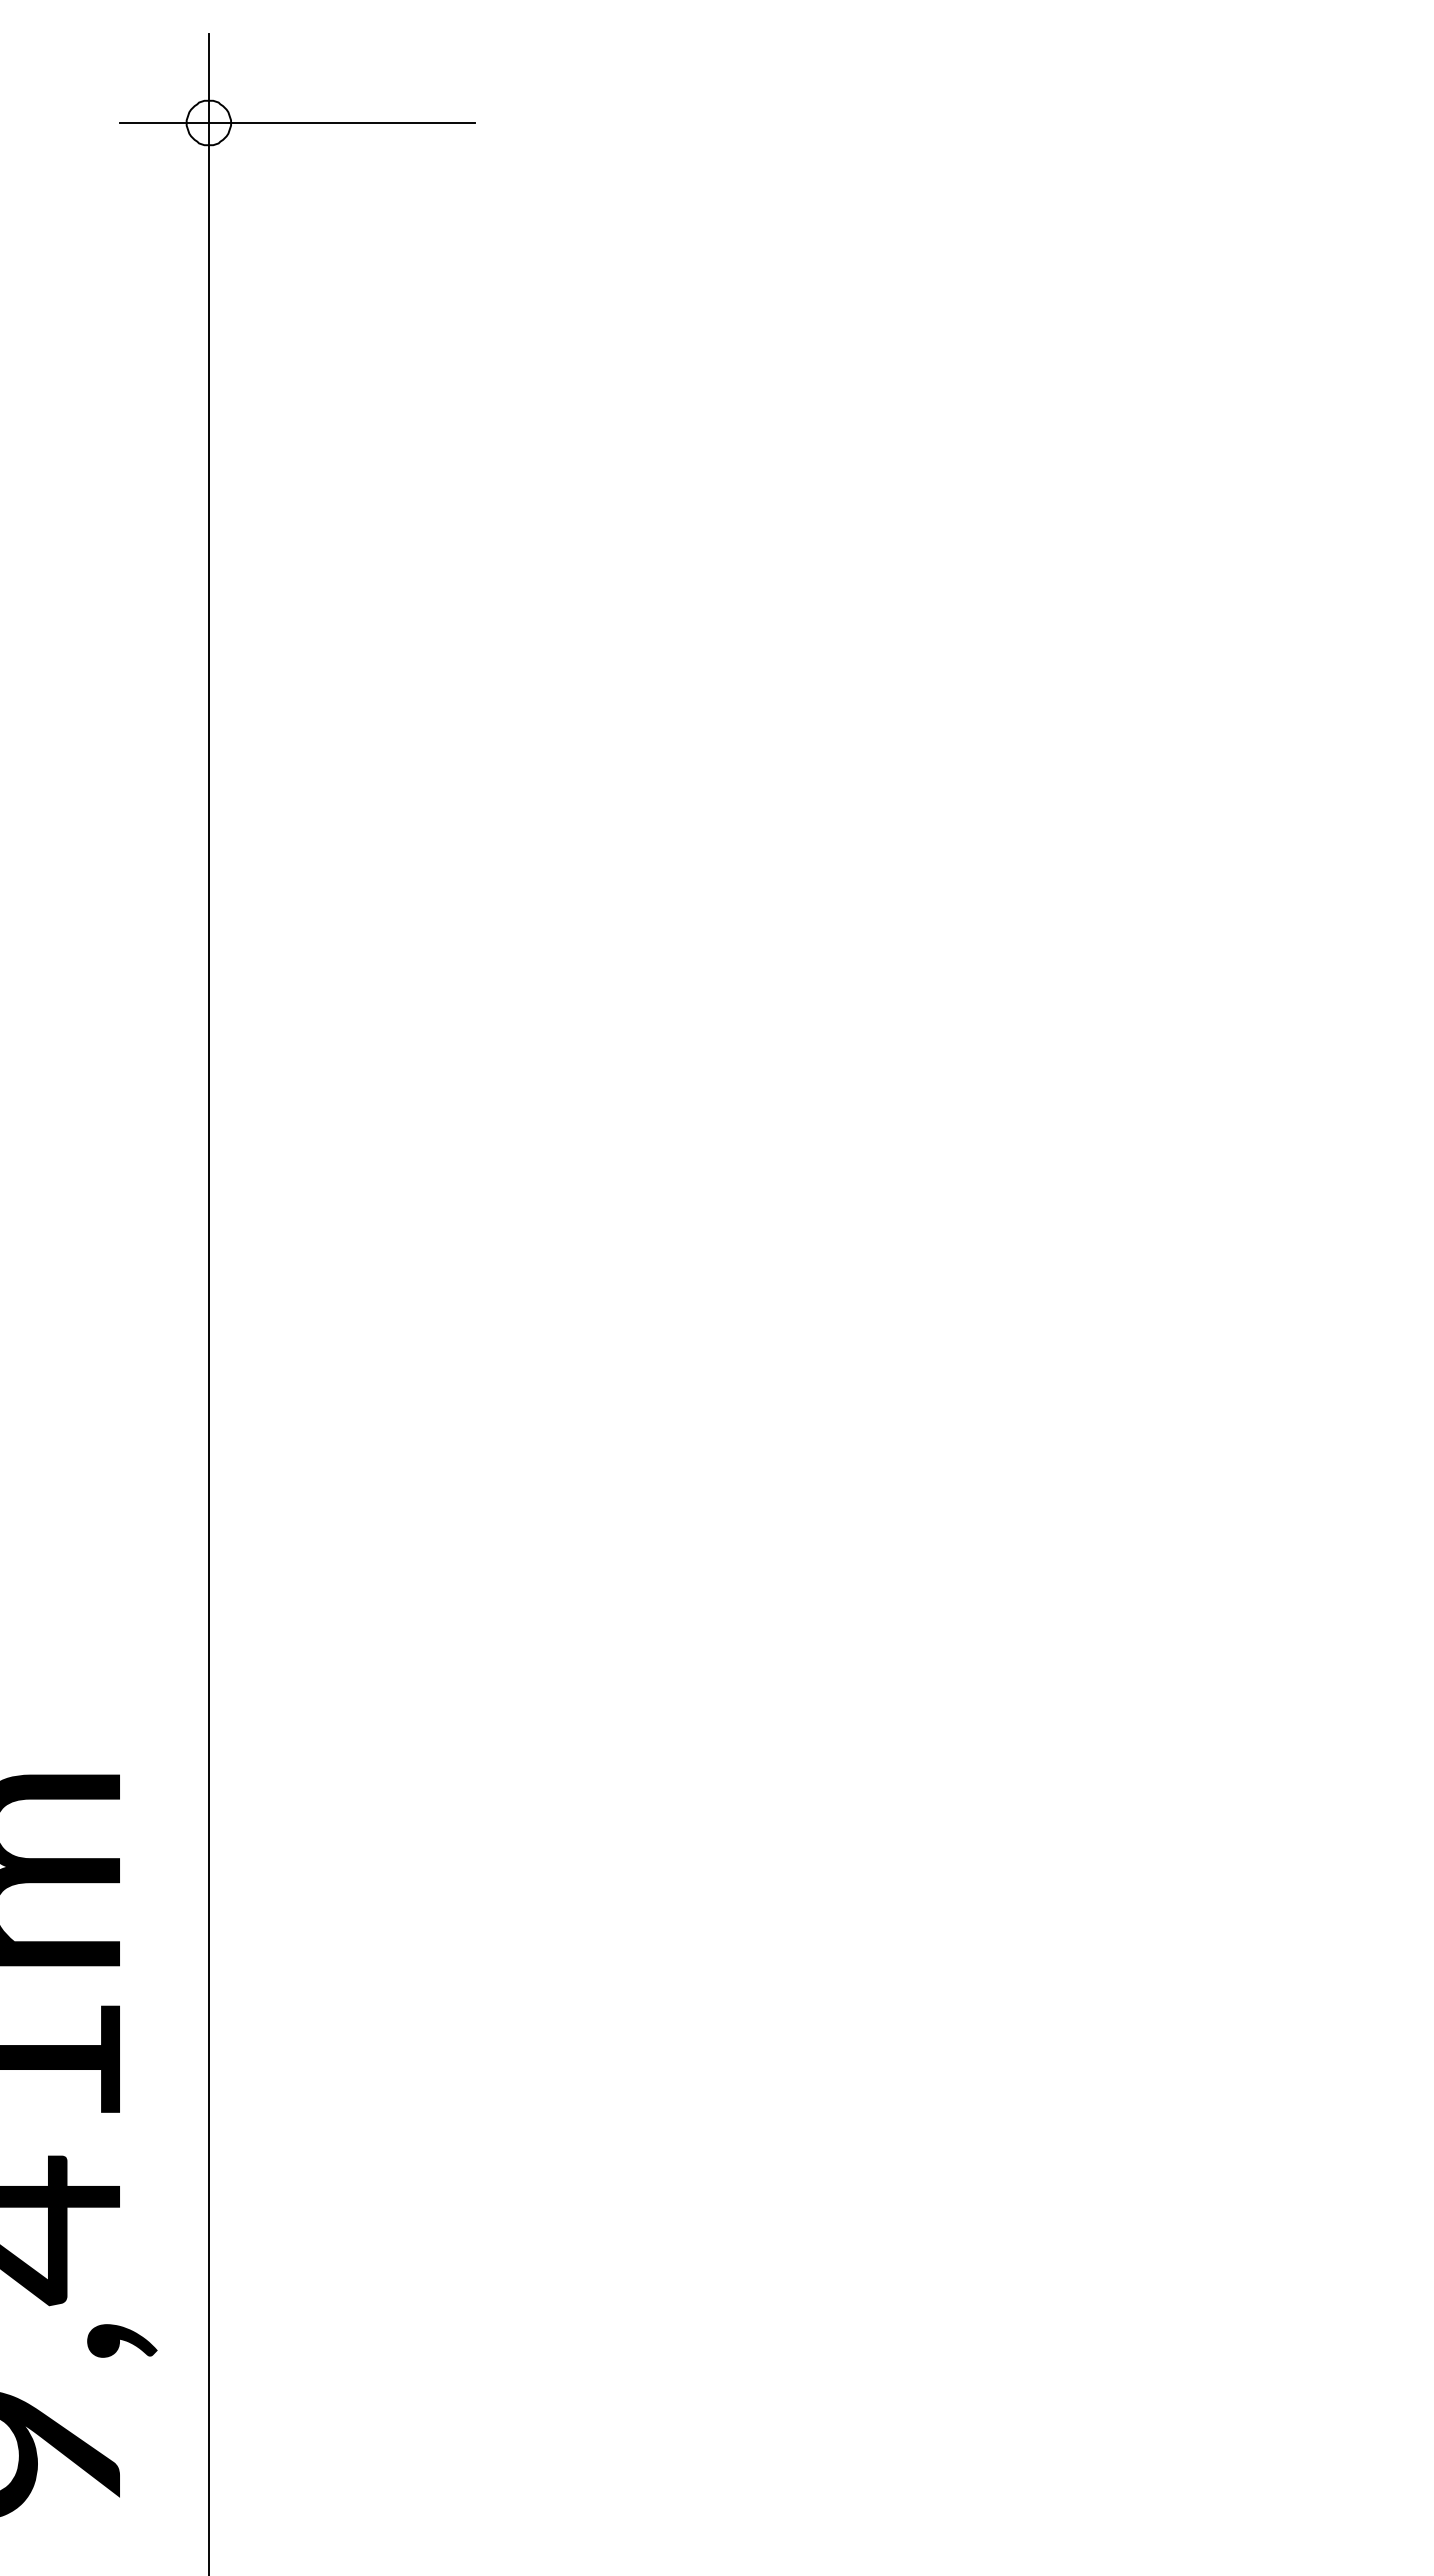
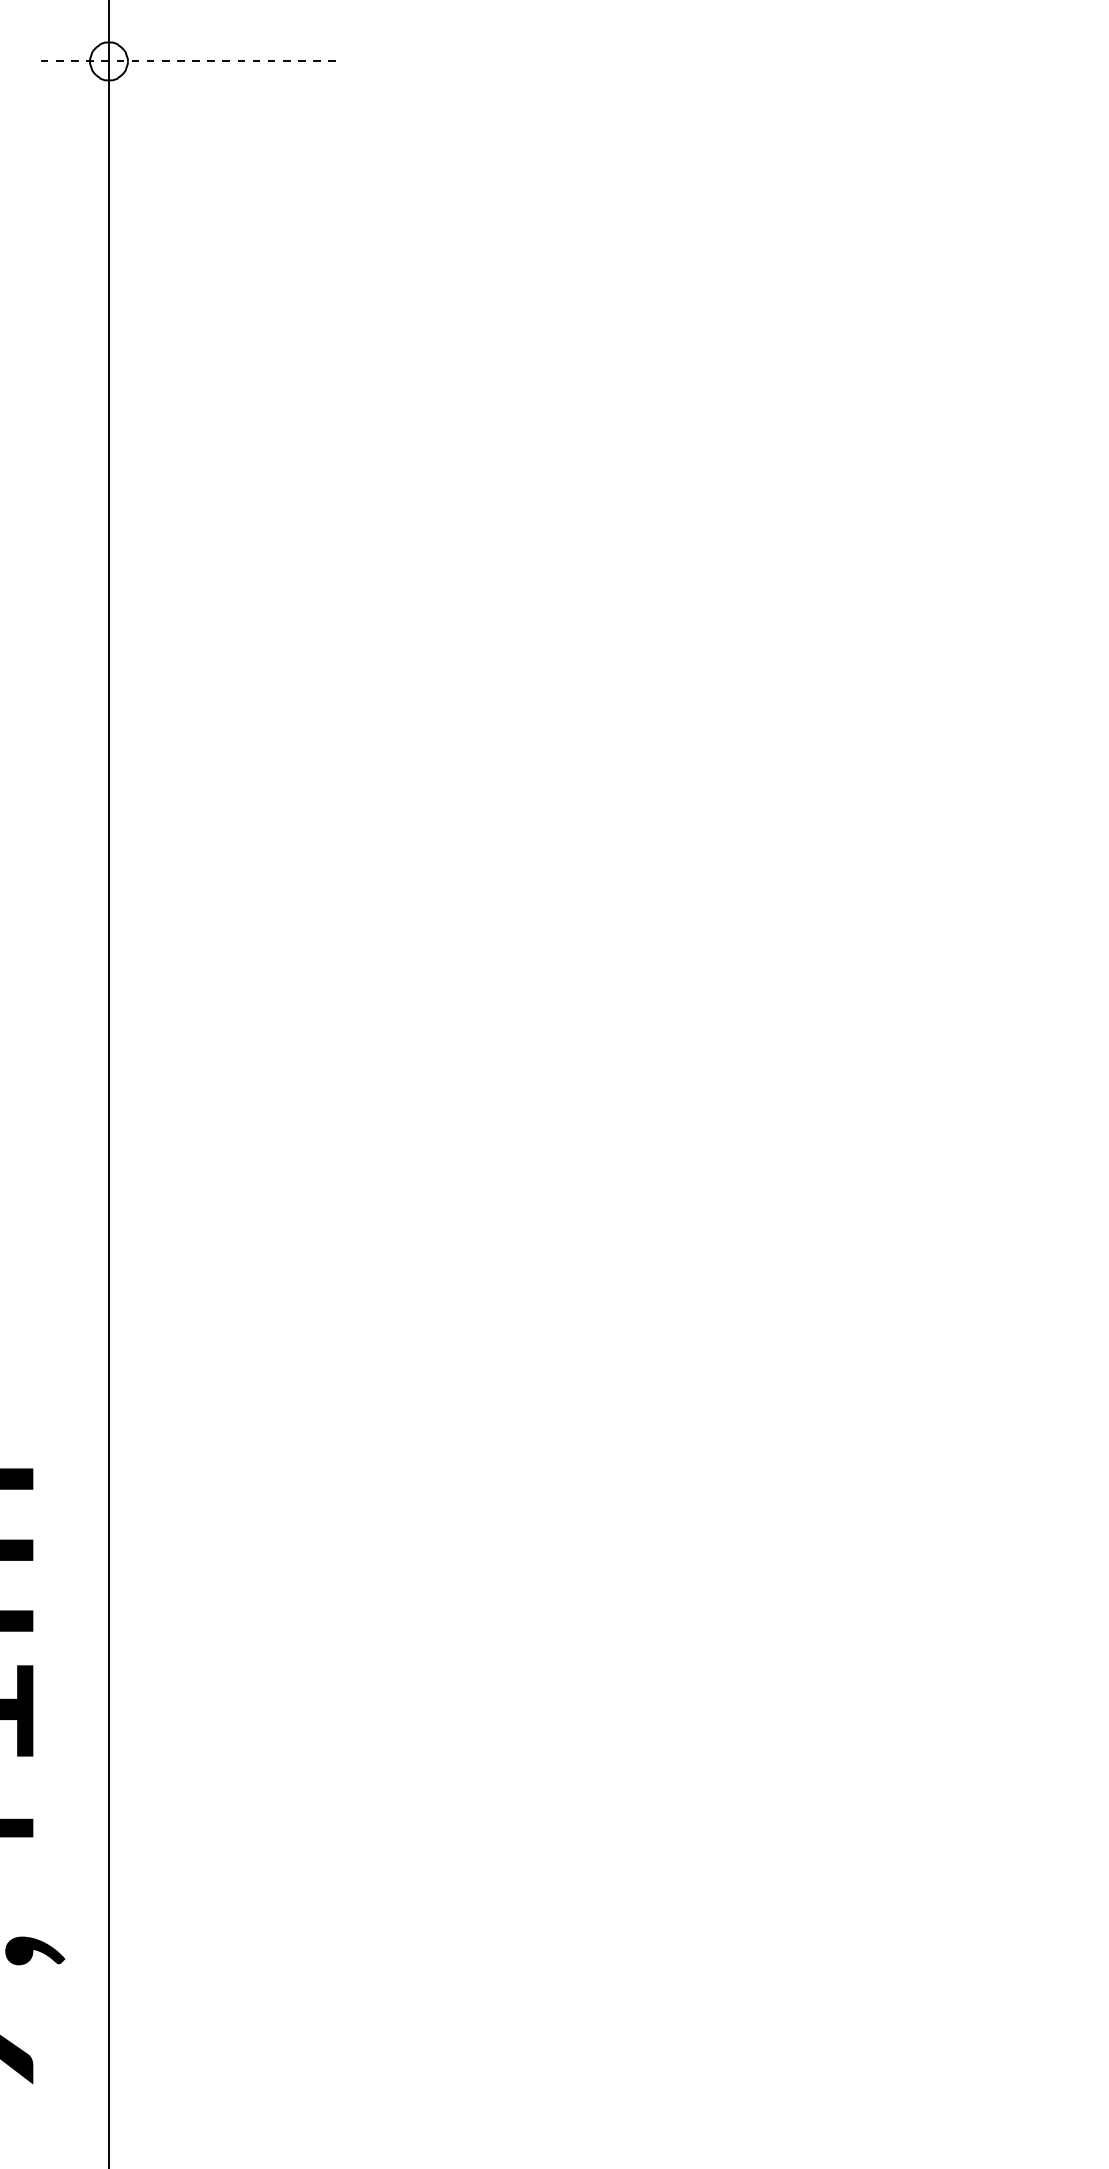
line: (297, 123) -> (184, 61), solid -> dashed

